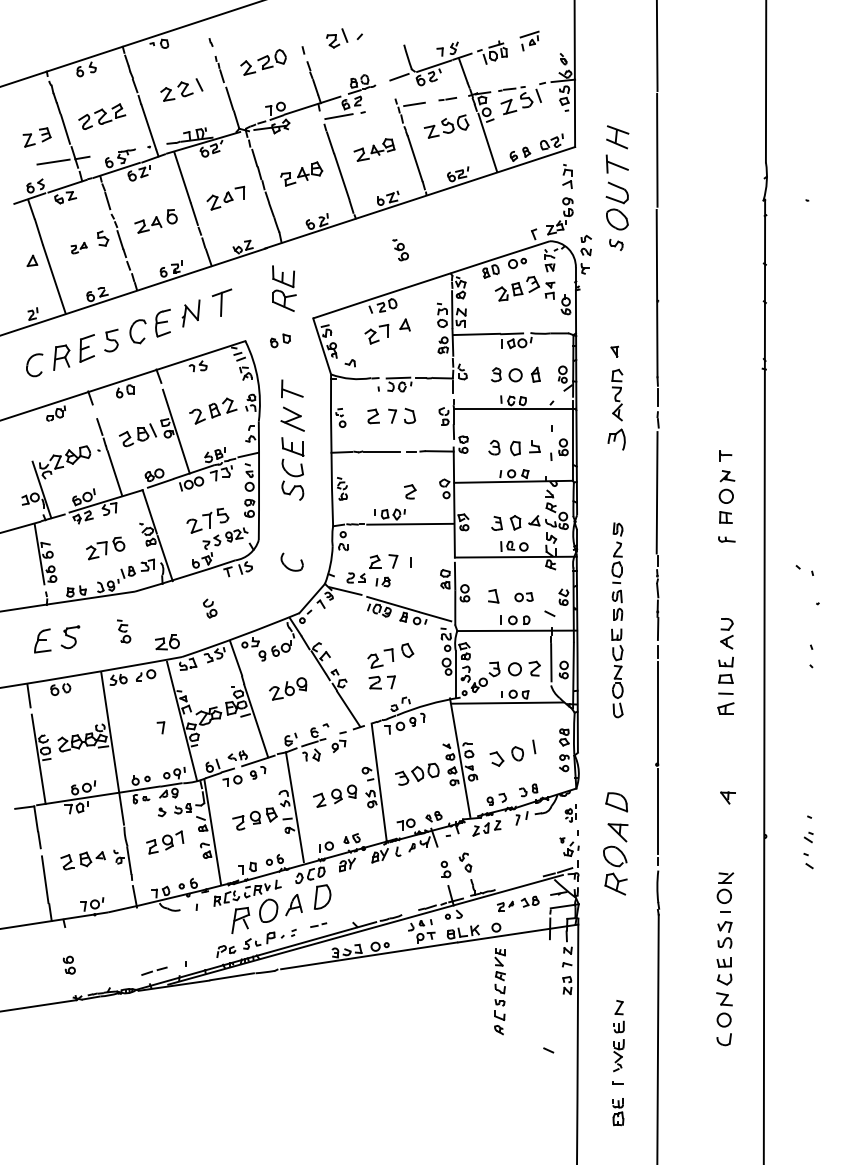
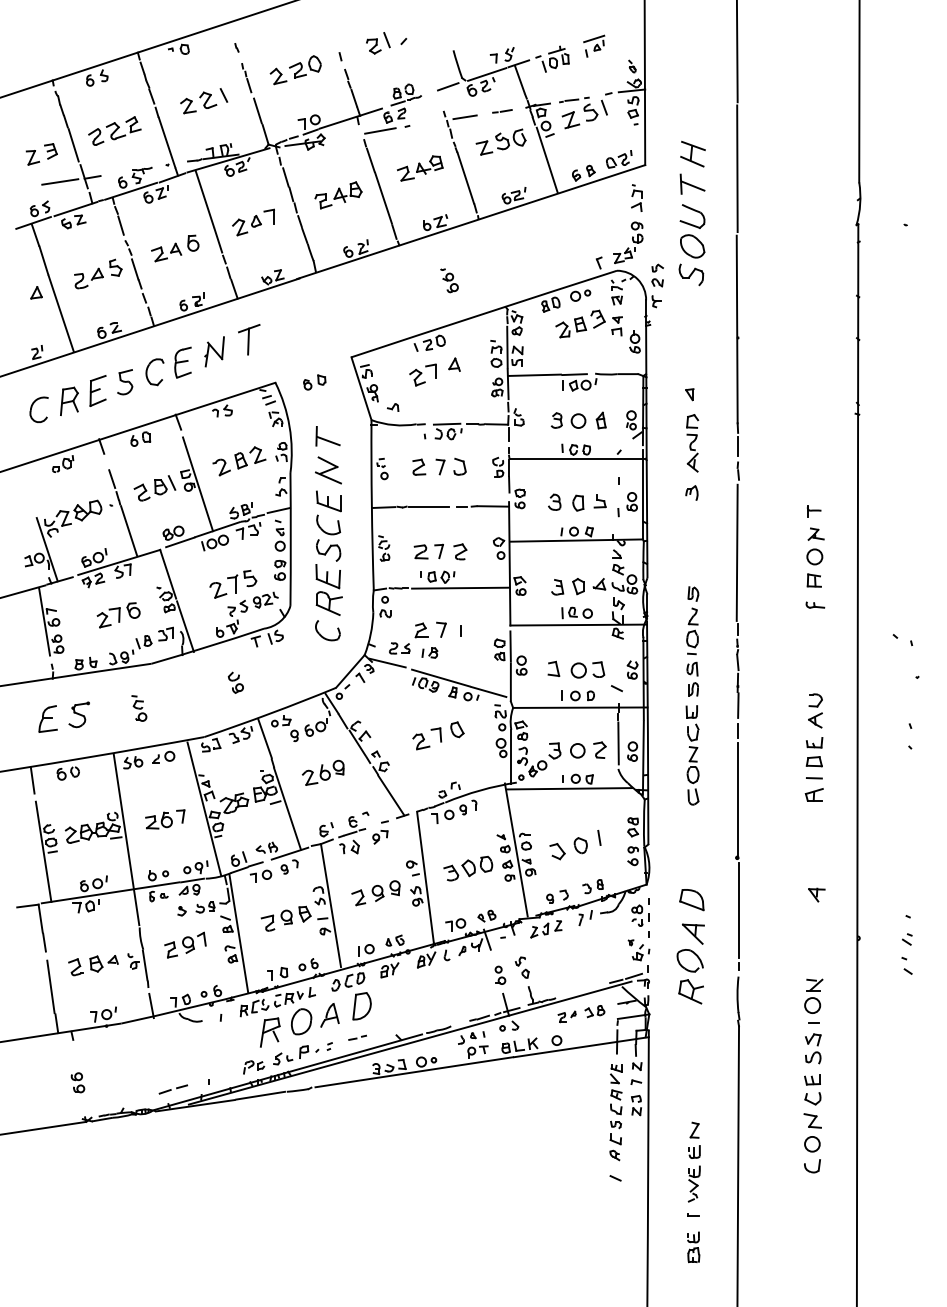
part: (616, 244) -> (691, 274), size x1.67
part: (78, 248) -> (88, 278), size x1.67
part: (283, 288) -> (328, 589), moved
part: (616, 438) -> (691, 492), size x0.62
part: (523, 596) -> (587, 669), size x1.67
part: (167, 642) -> (158, 820), moved
part: (381, 682) -> (428, 551), moved
part: (570, 813) -> (640, 912), size x1.43
part: (499, 991) -> (615, 1112), moved

